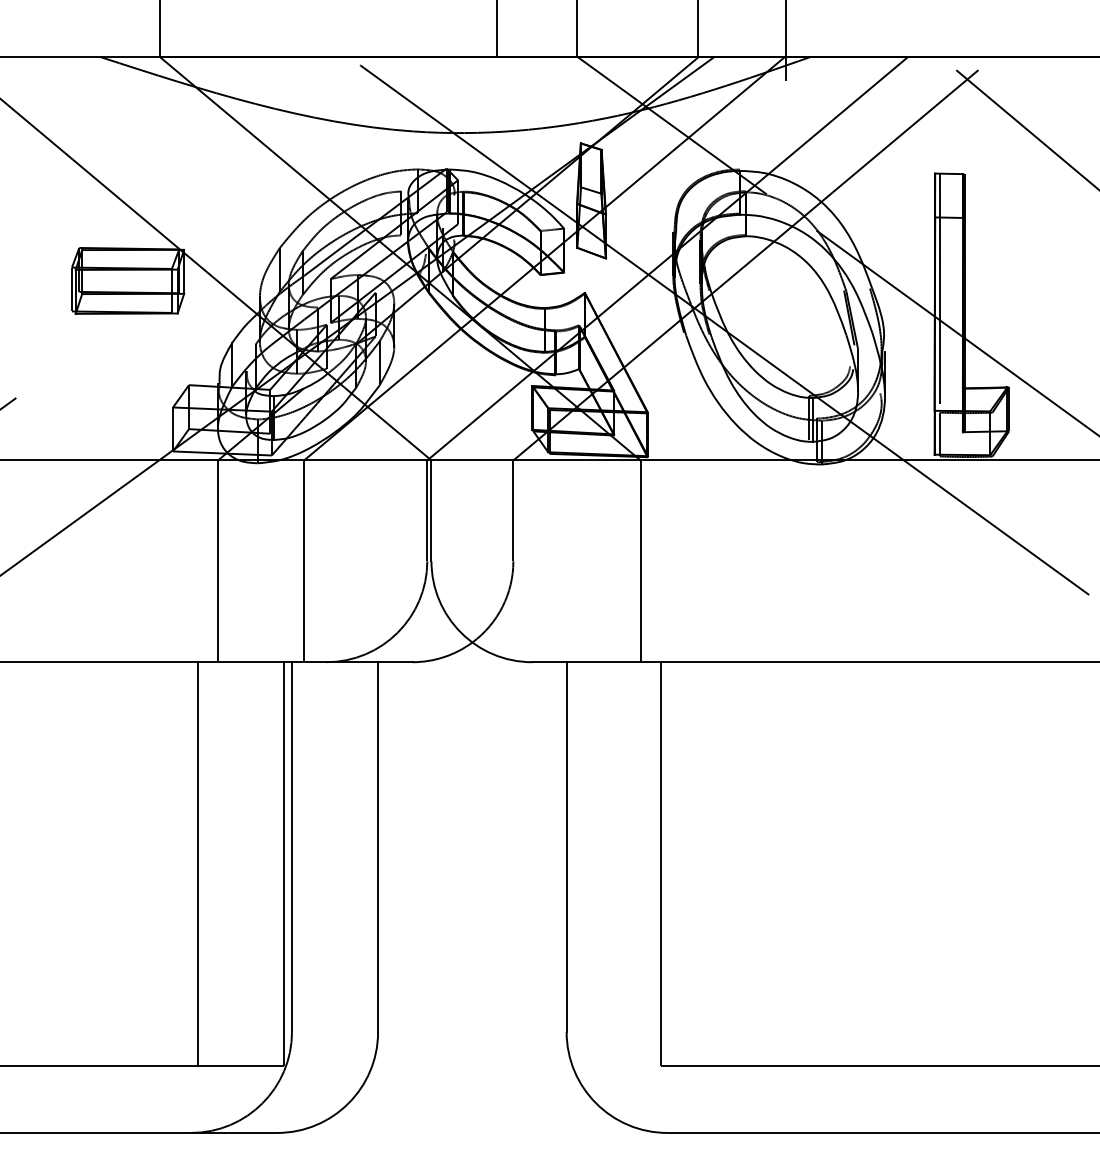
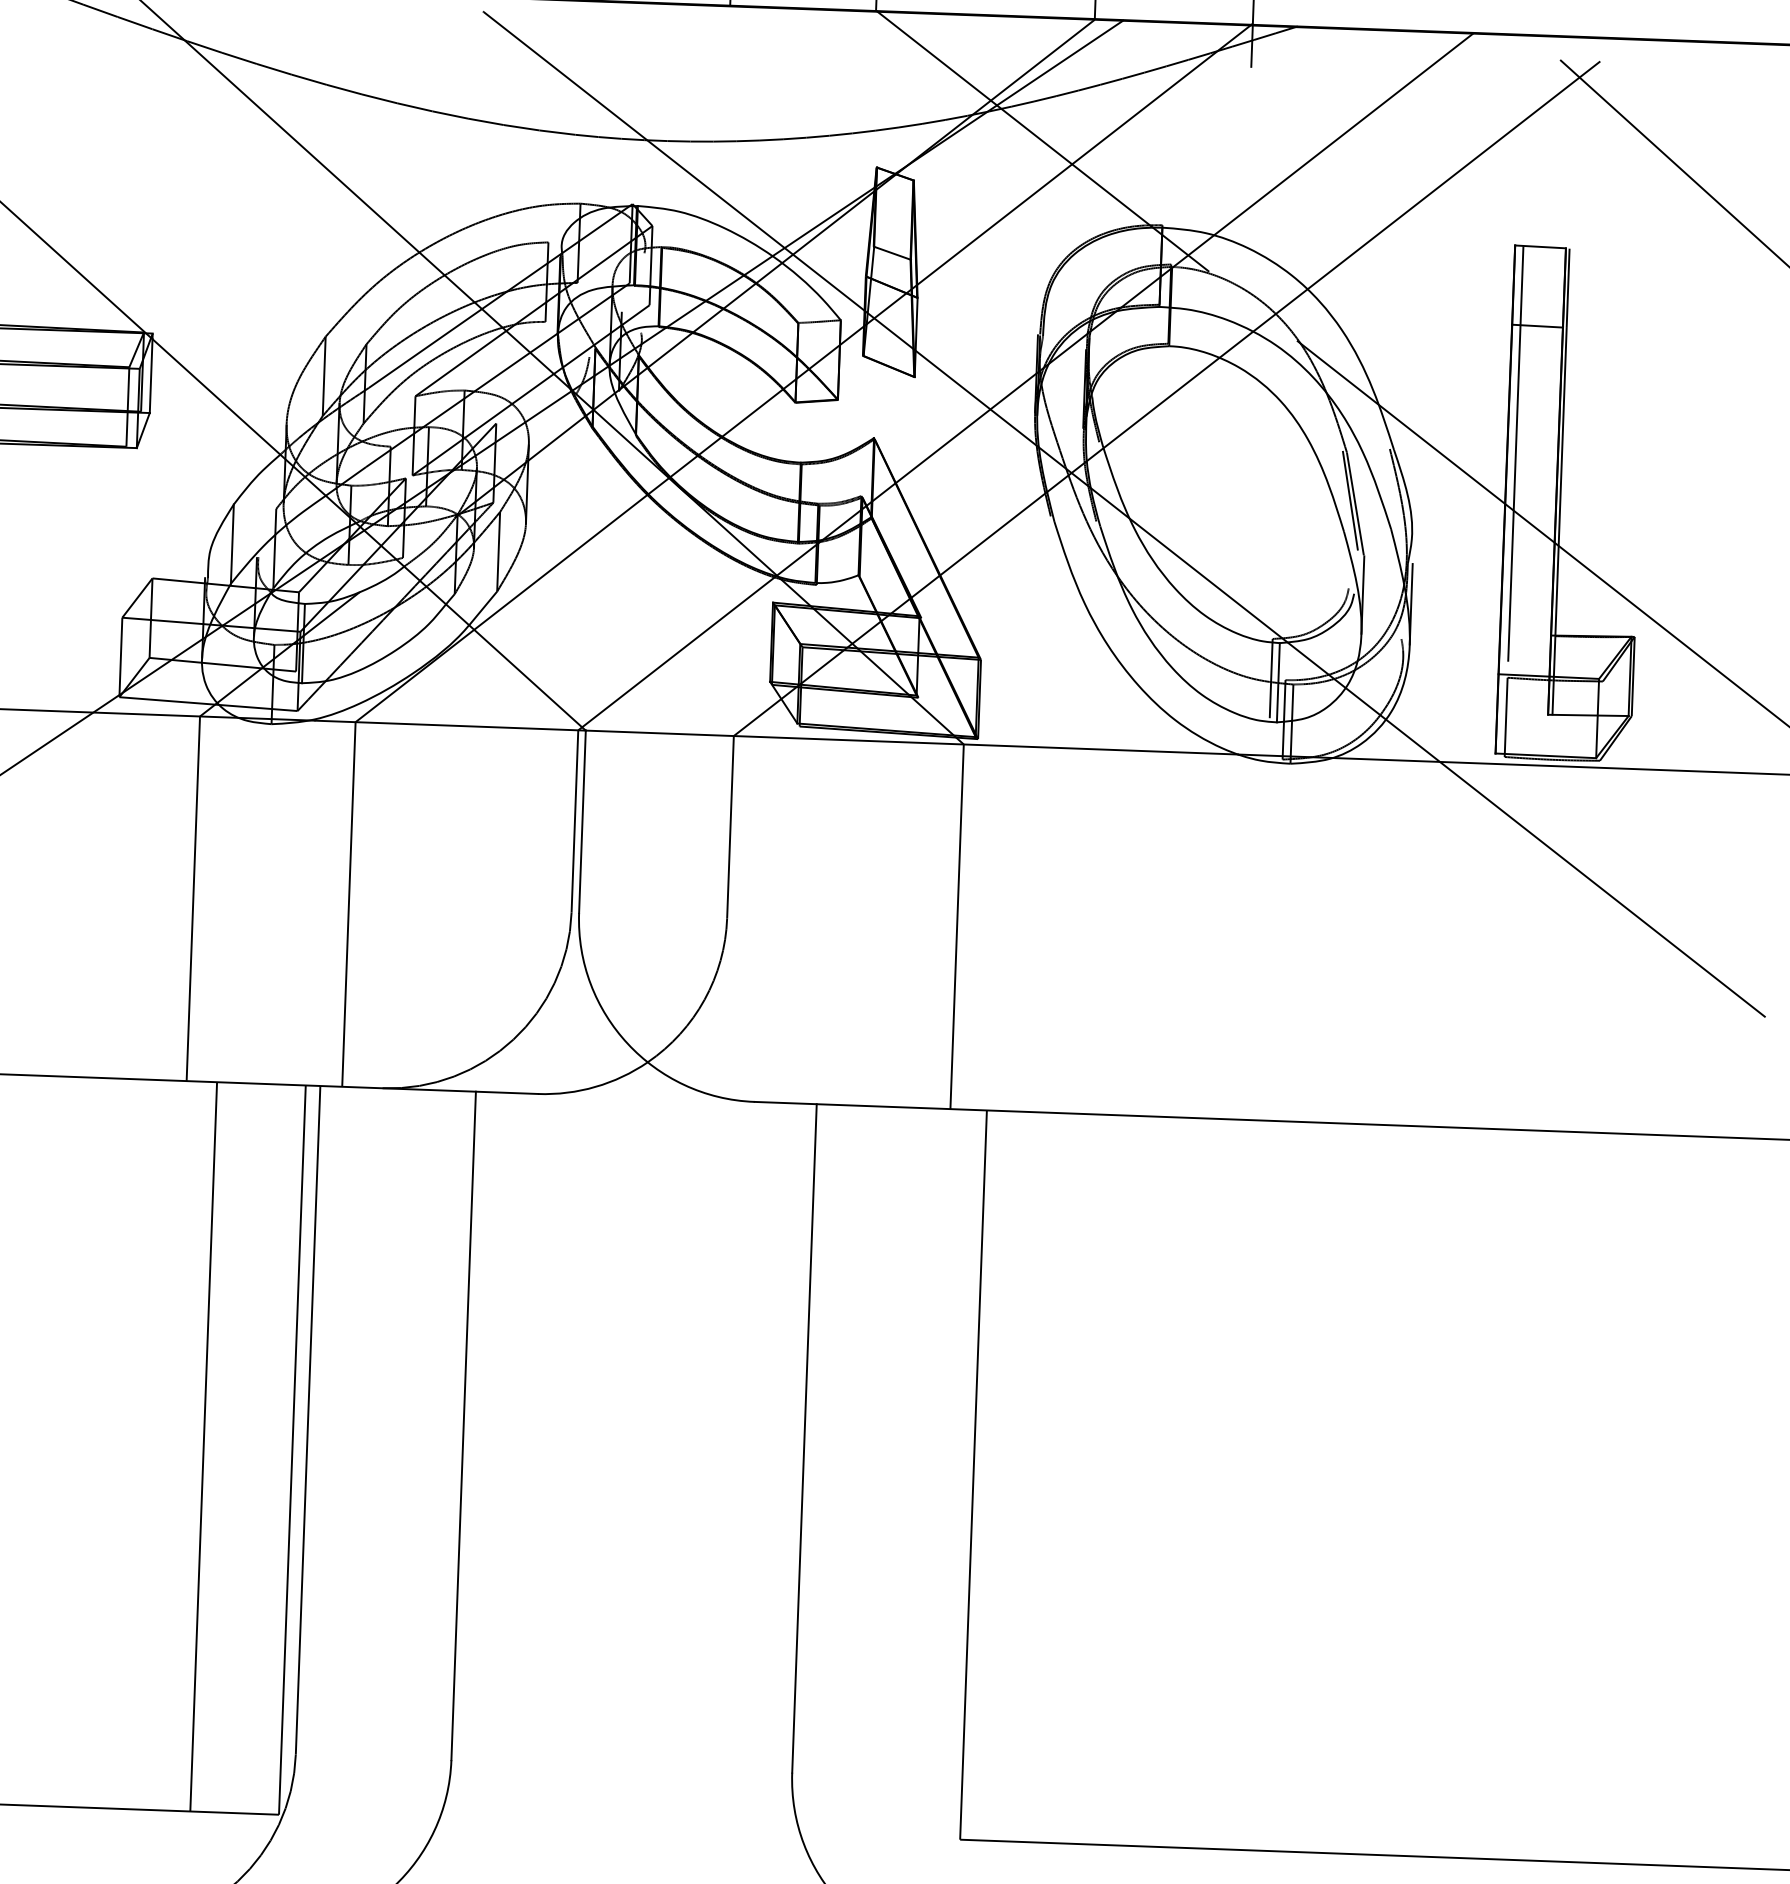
line: (197, 863) -> (203, 1445), moved

